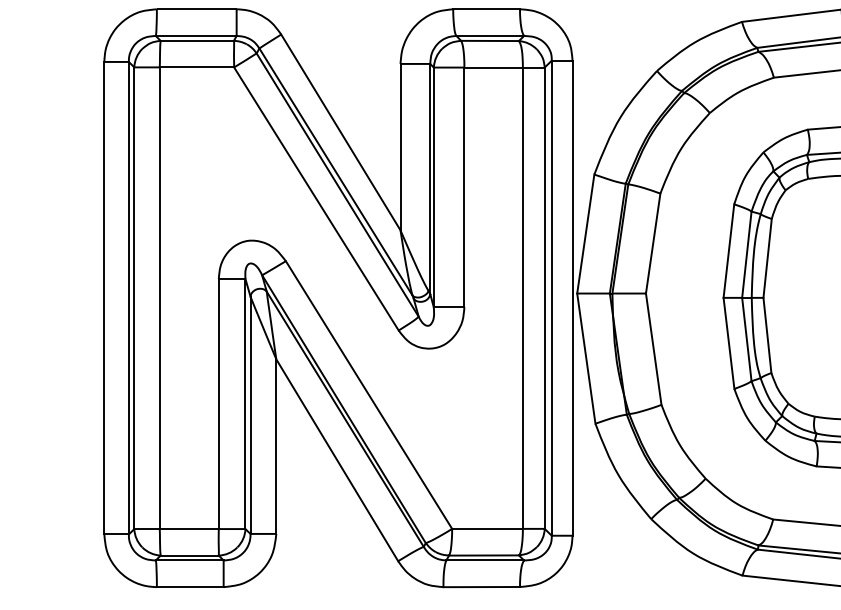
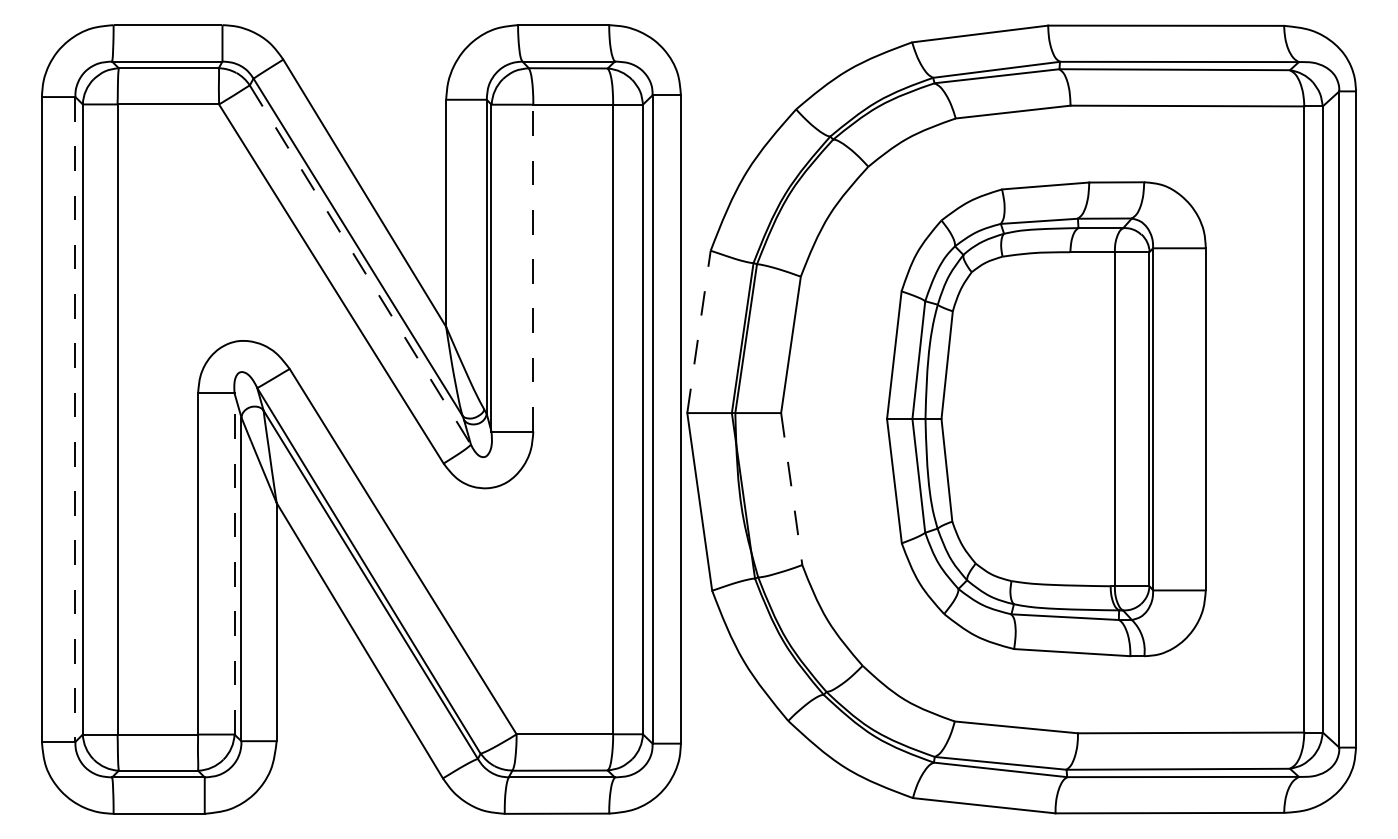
line: (337, 185) -> (360, 265), solid -> dashed
line: (464, 186) -> (533, 267), solid -> dashed
line: (586, 233) -> (699, 331), solid -> dashed
line: (128, 298) -> (75, 419), solid -> dashed
line: (653, 349) -> (791, 489), solid -> dashed
line: (245, 403) -> (234, 563), solid -> dashed

